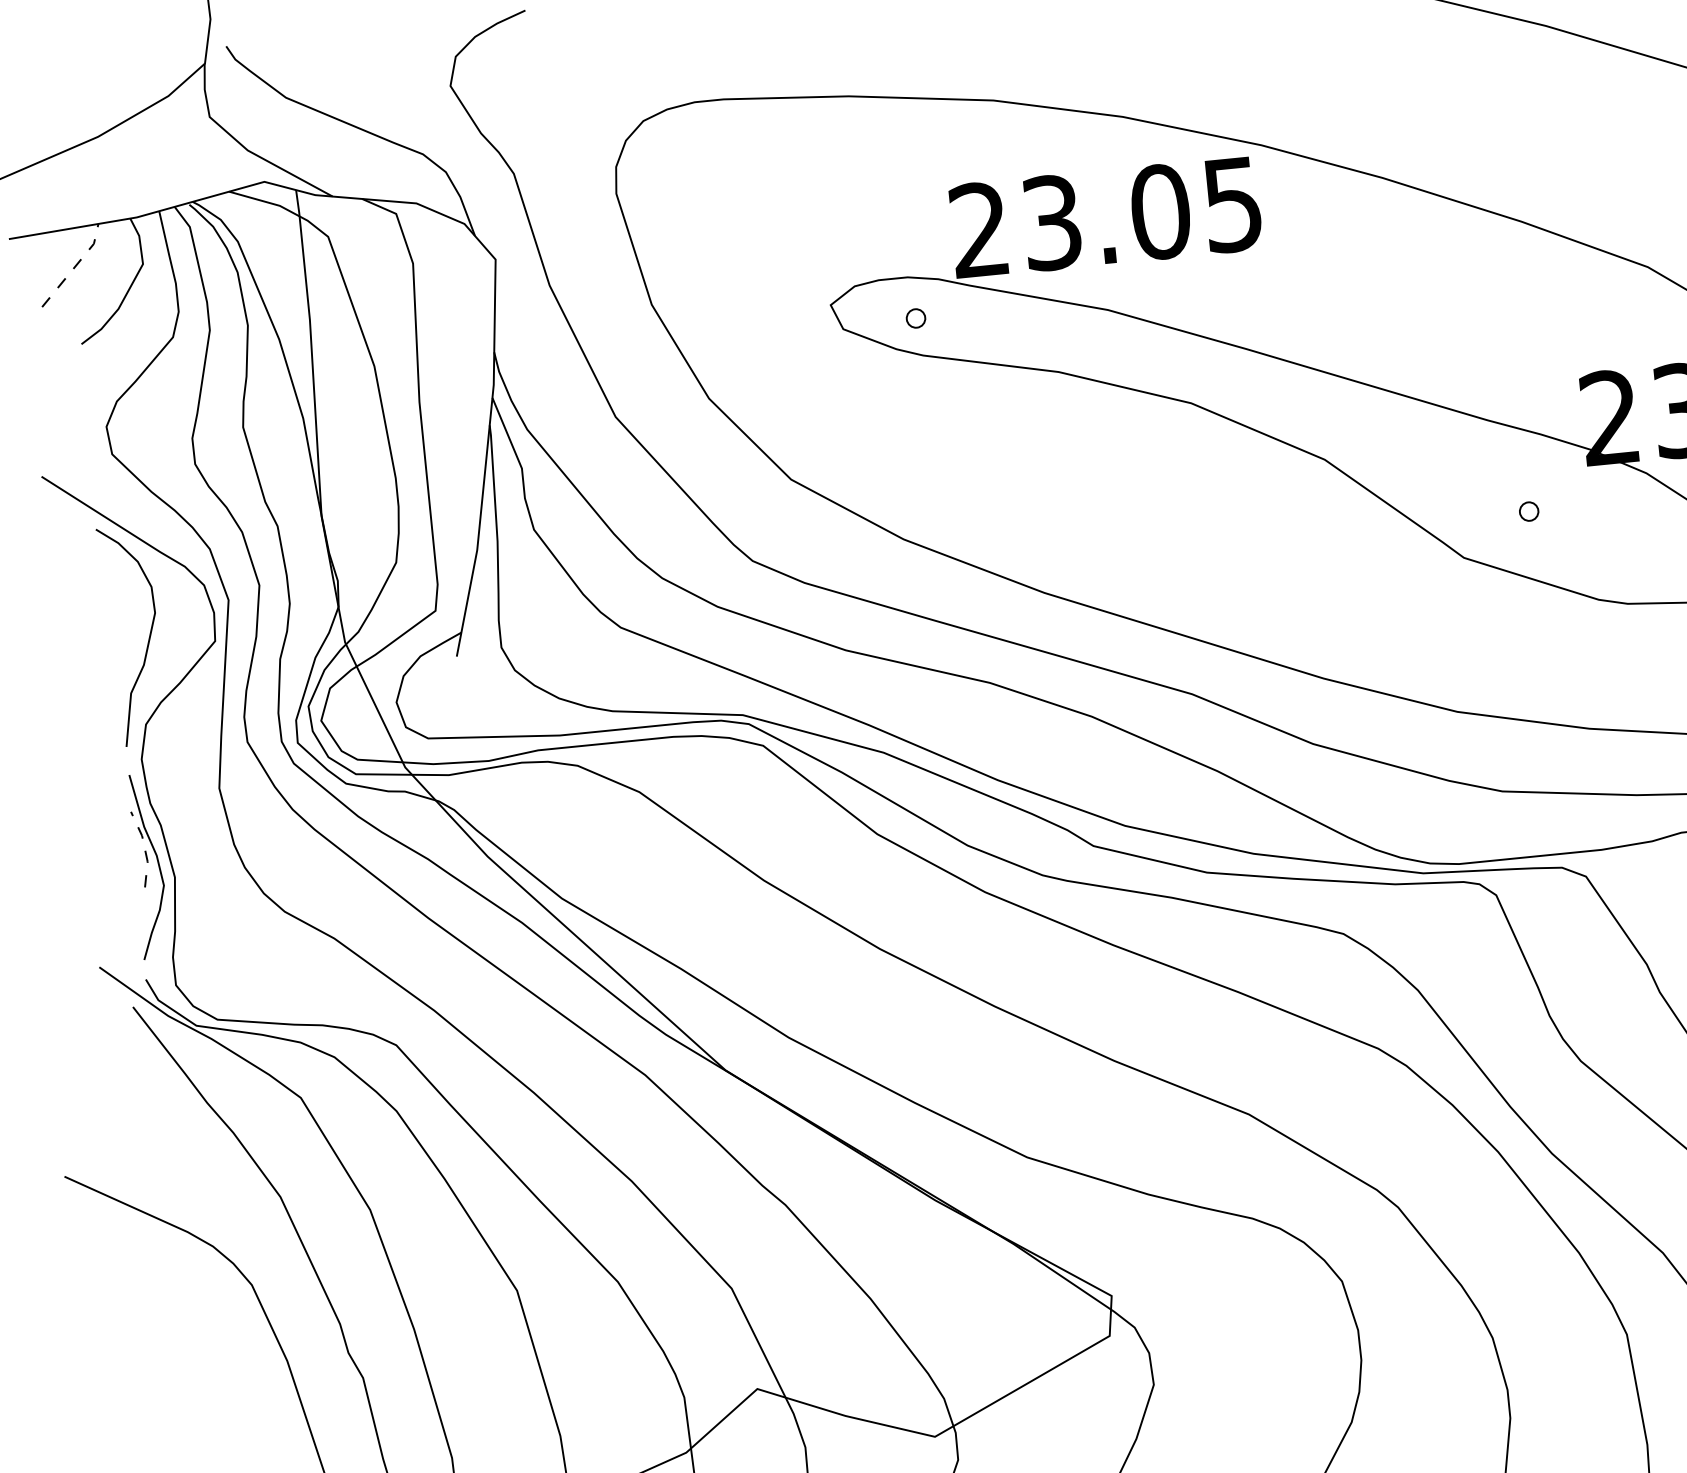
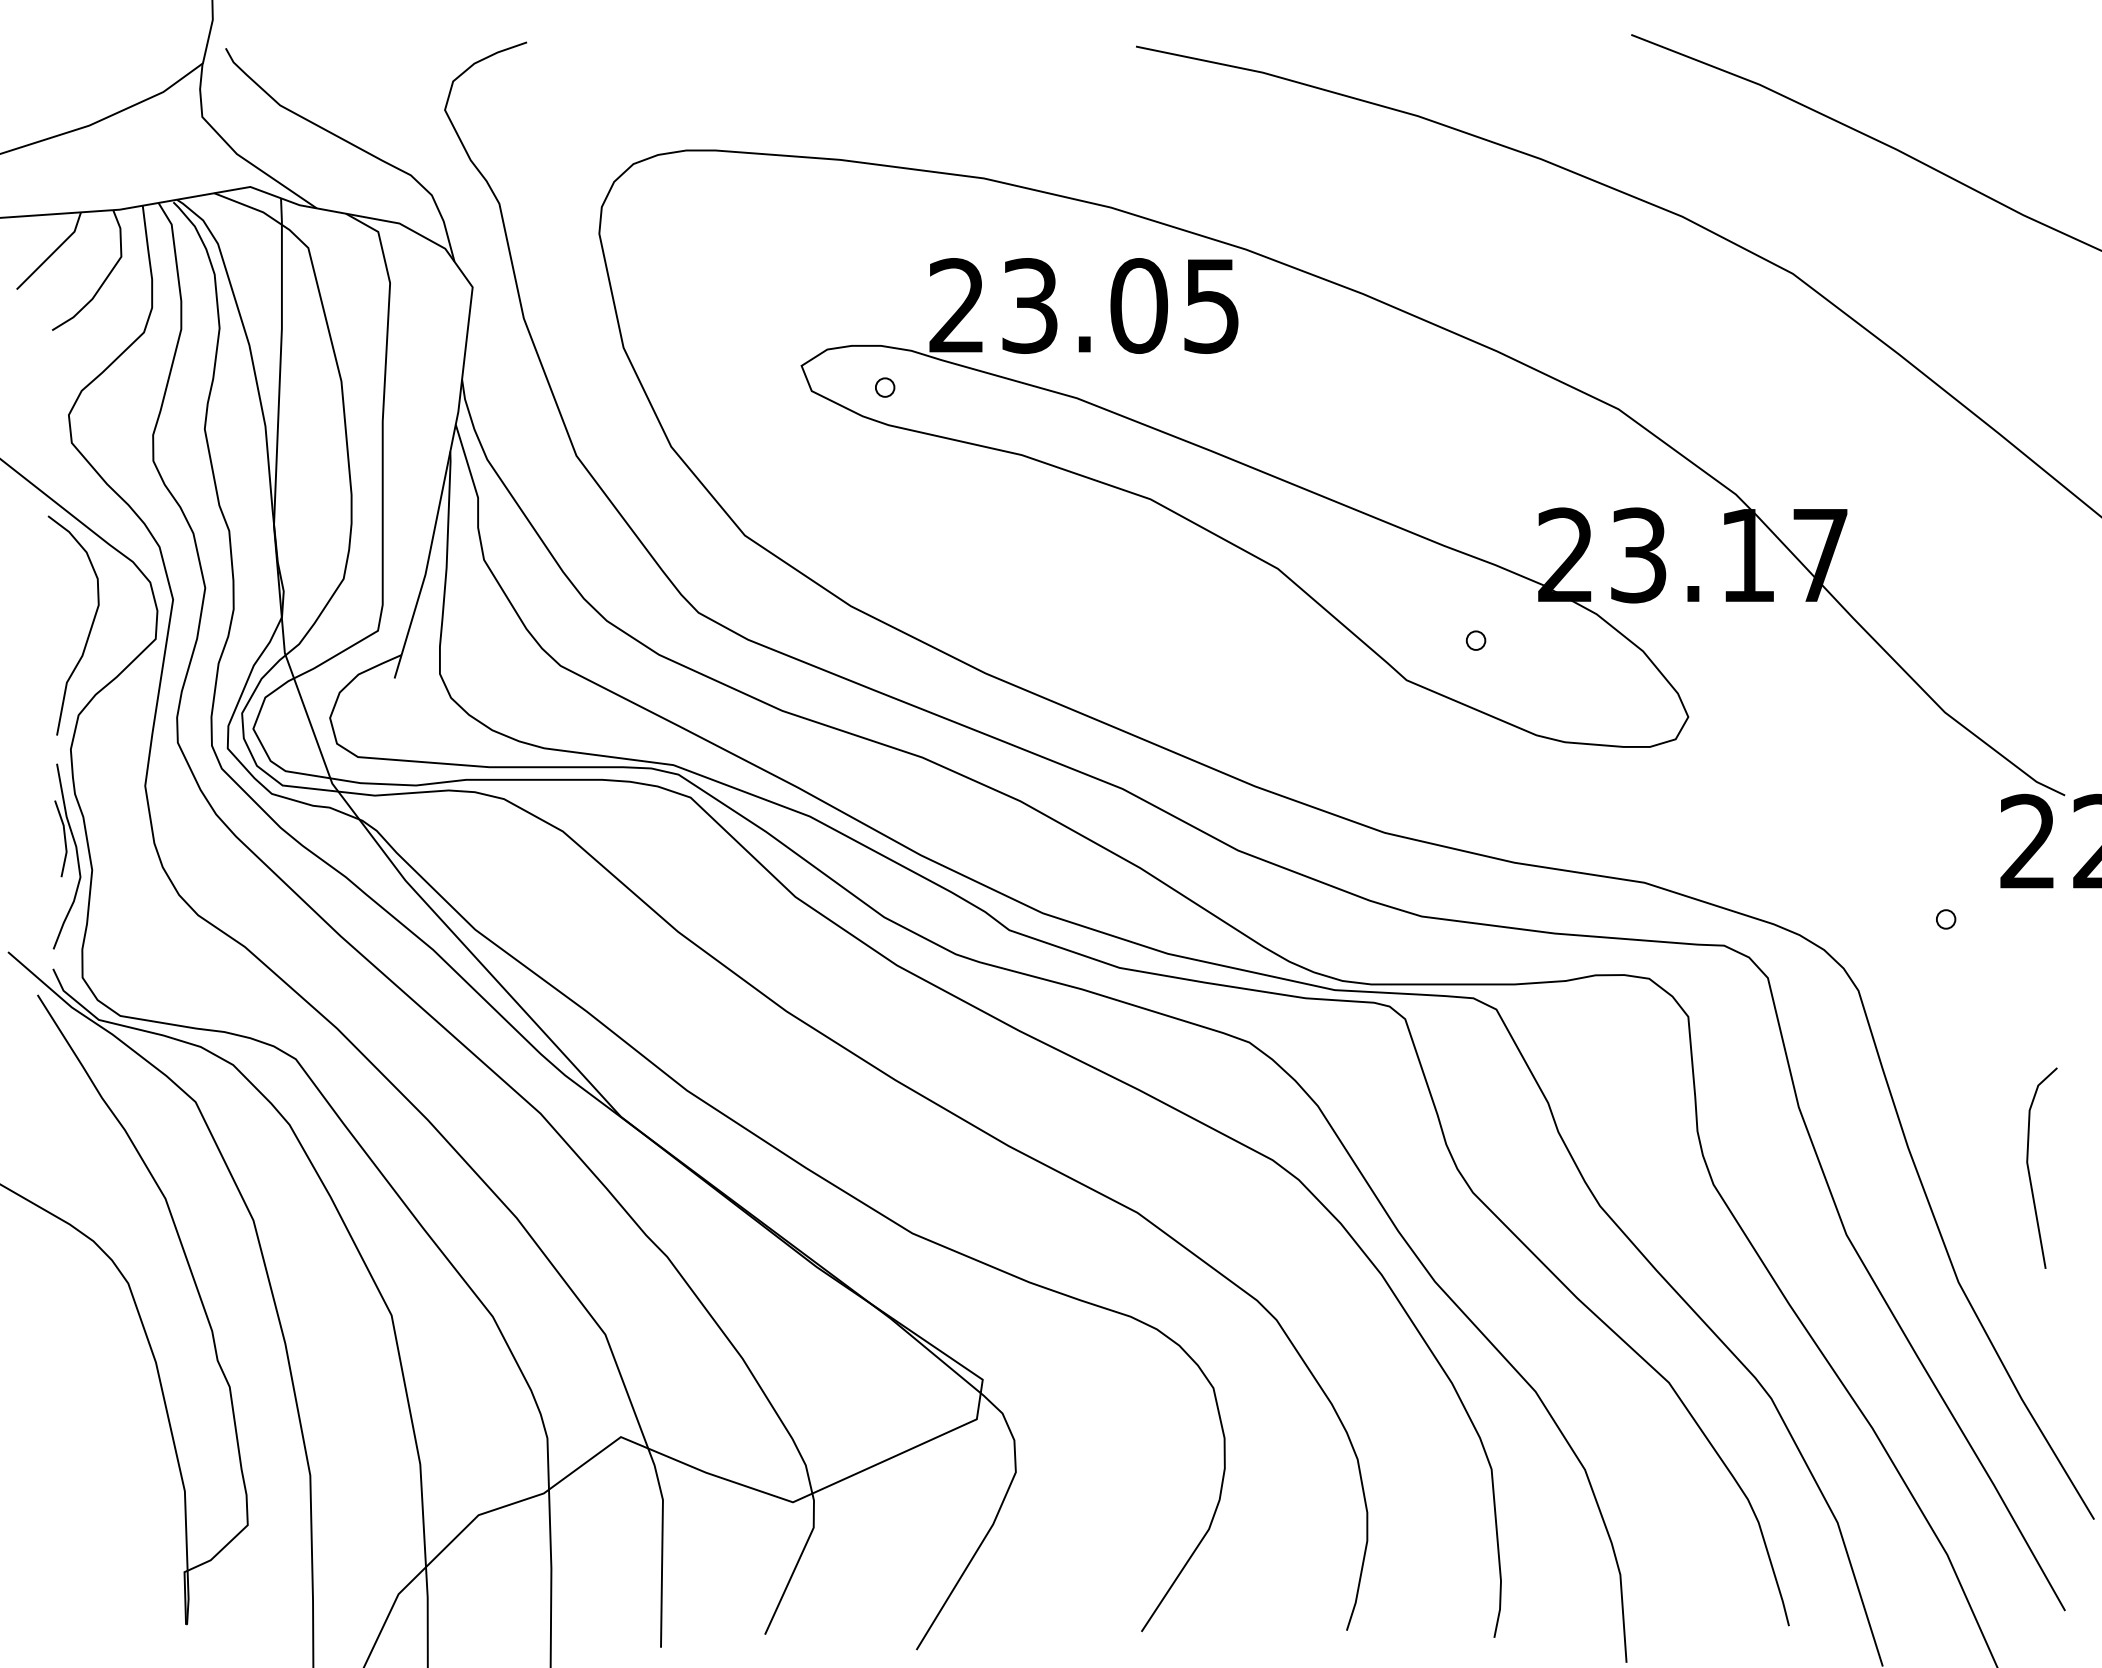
line: (75, 266) -> (53, 252), dashed -> solid
line: (145, 848) -> (65, 838), dashed -> solid

